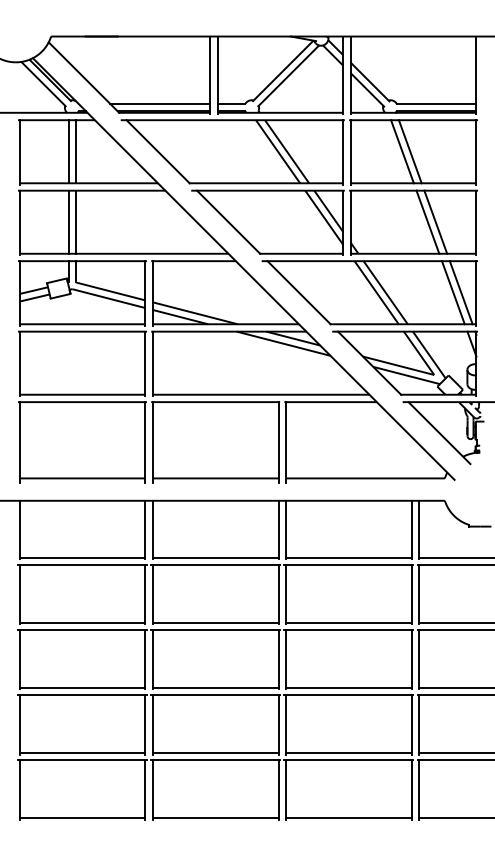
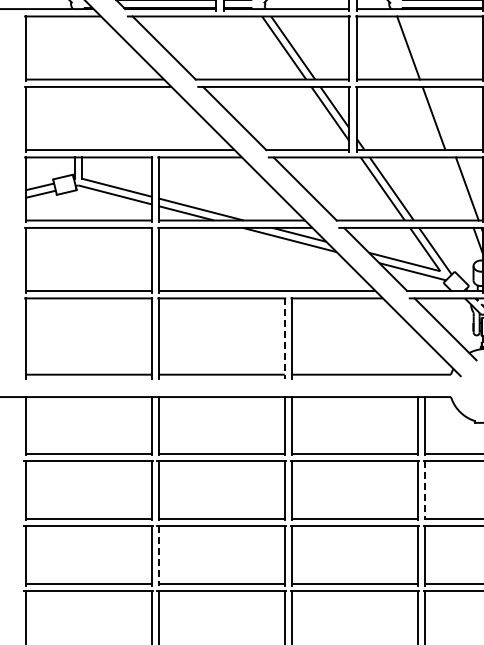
line: (68, 151) -> (74, 47), removed
line: (76, 151) -> (82, 47), removed
line: (409, 151) -> (415, 47), removed
line: (68, 221) -> (74, 117), removed
line: (76, 221) -> (82, 117), removed
line: (435, 221) -> (441, 117), removed
line: (452, 292) -> (458, 188), removed
line: (278, 442) -> (284, 338), solid -> dashed
line: (419, 594) -> (425, 490), solid -> dashed
line: (152, 659) -> (158, 555), solid -> dashed

